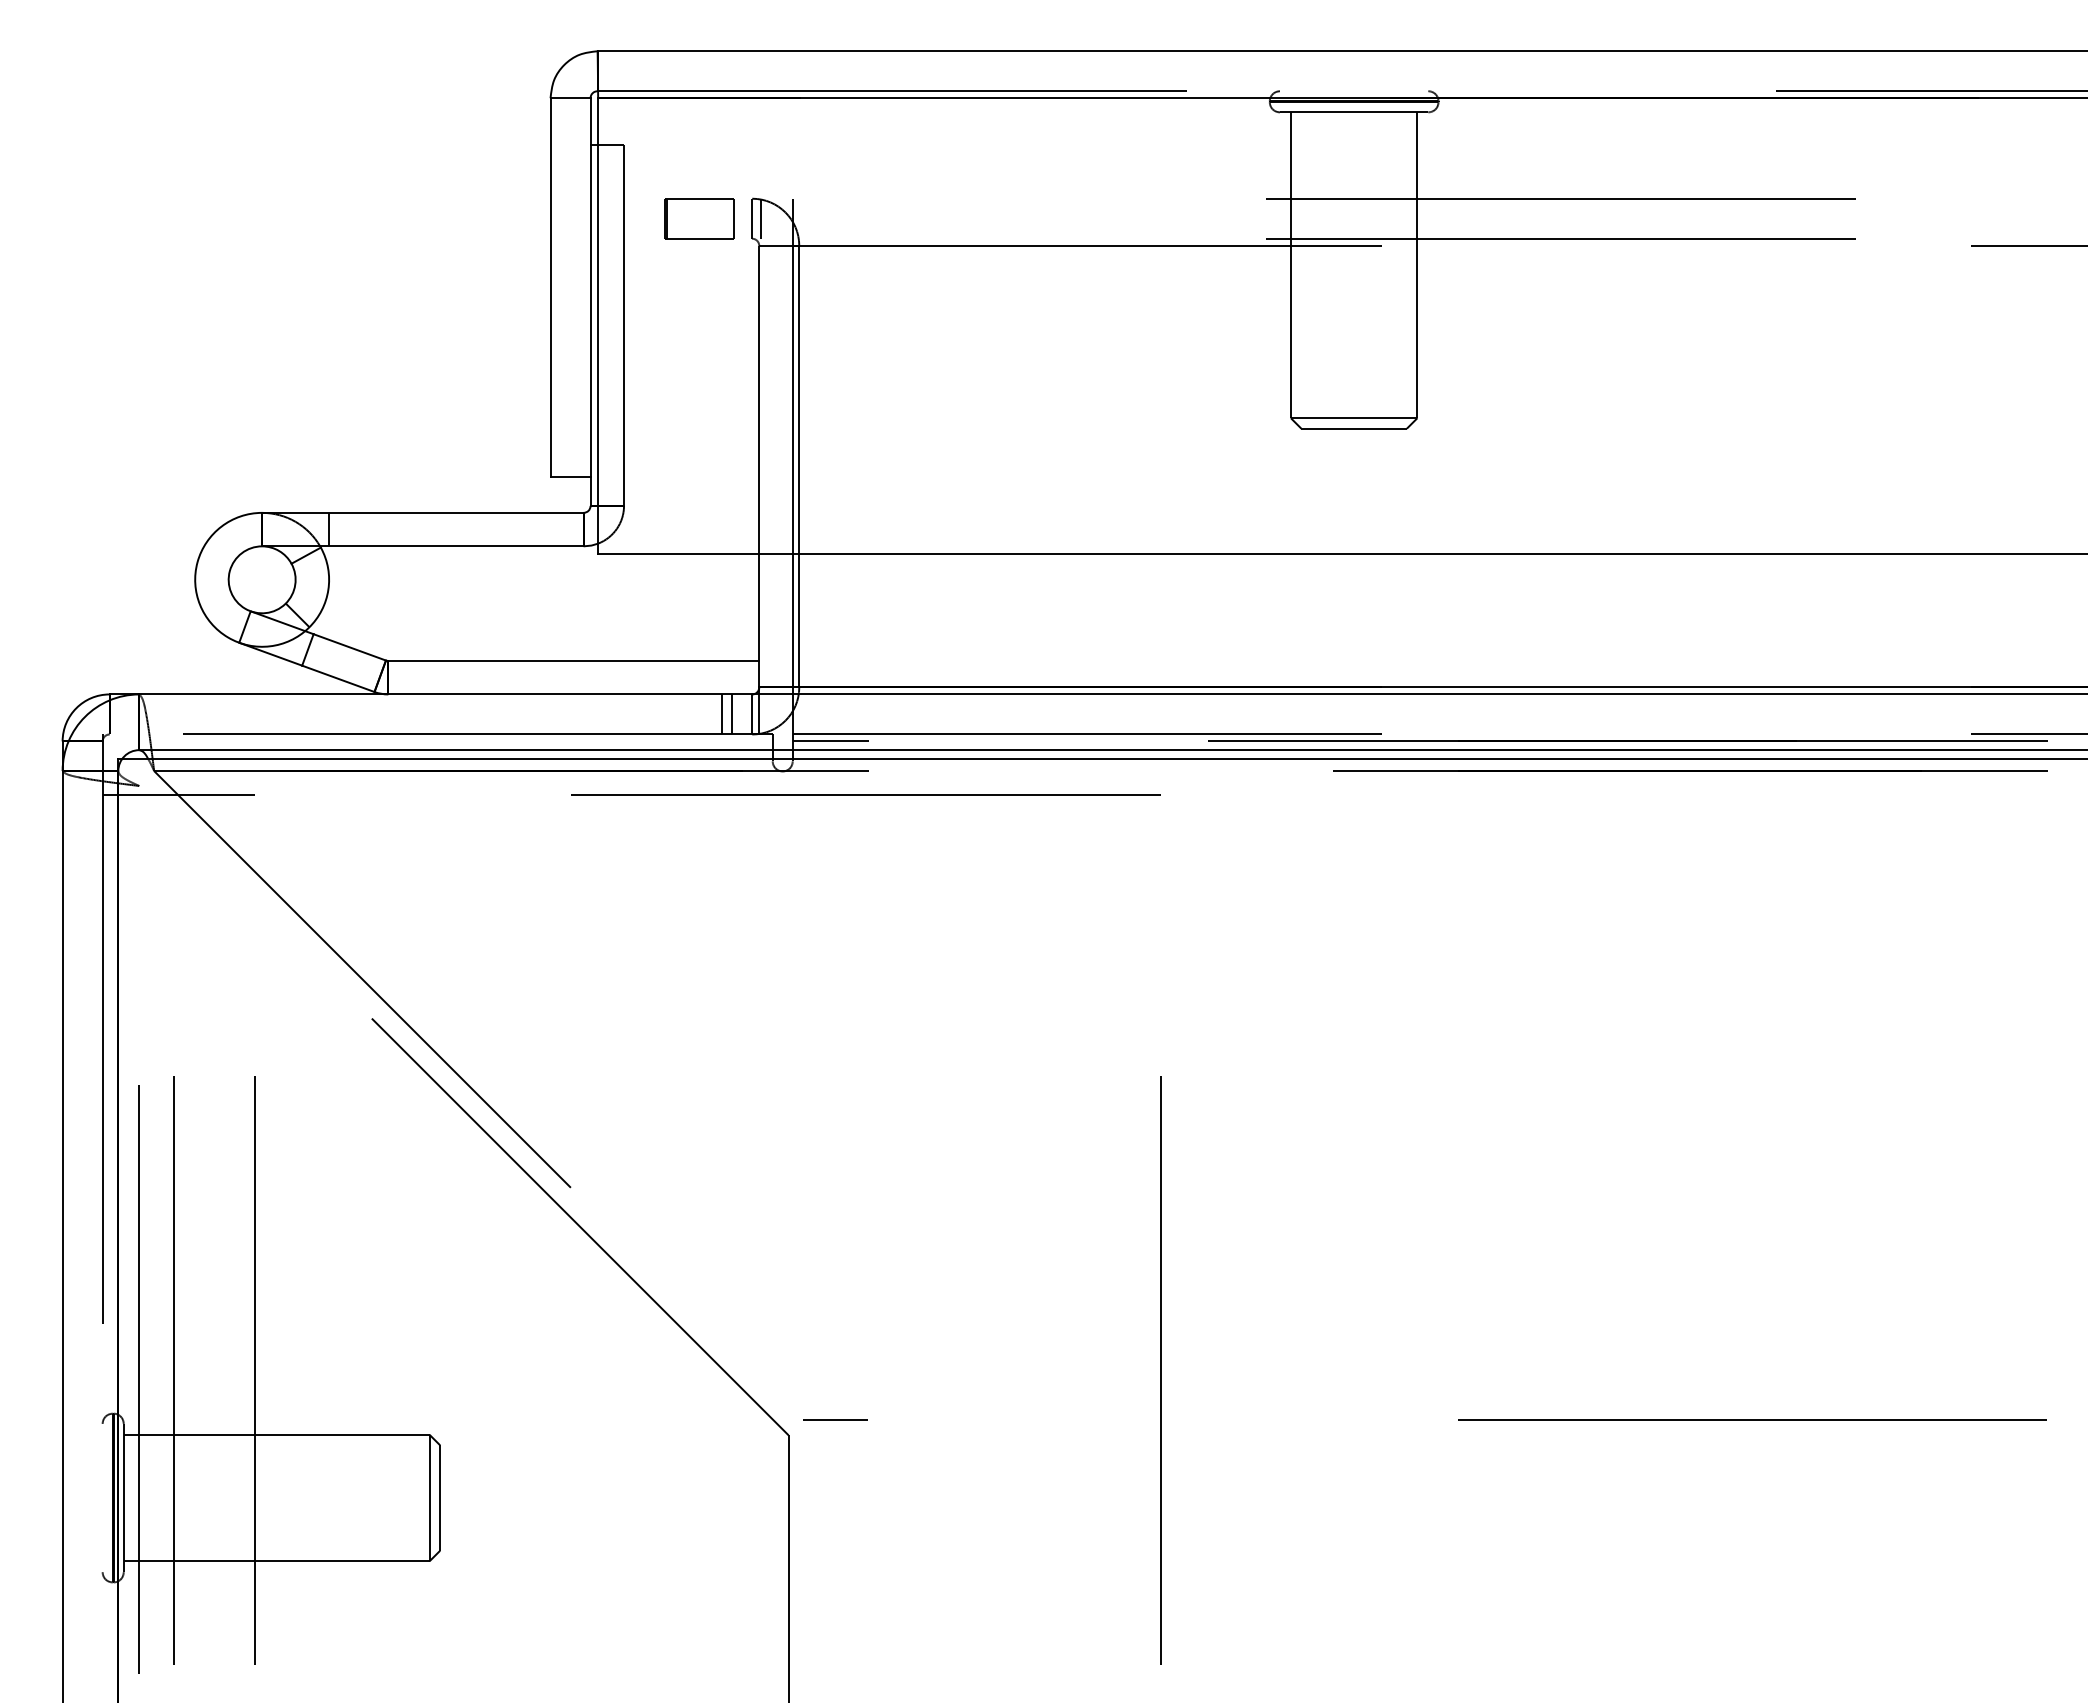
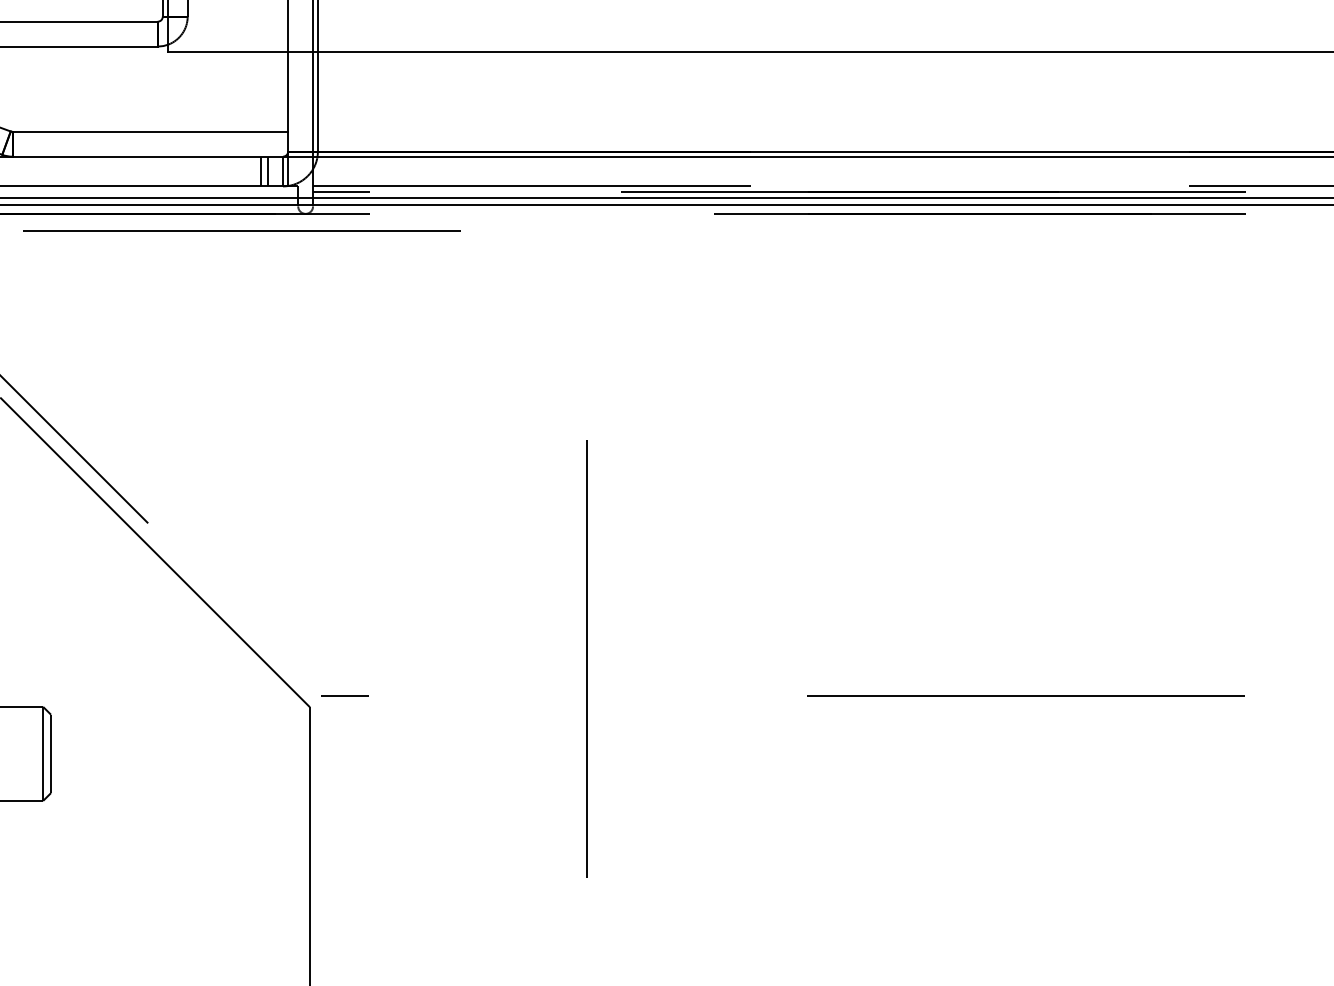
line: (865, 794) -> (241, 231), moved

